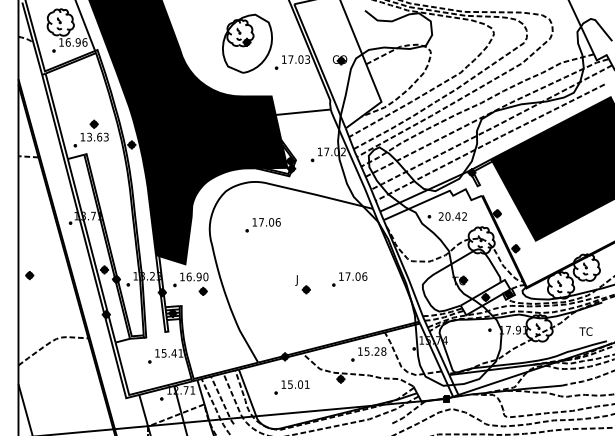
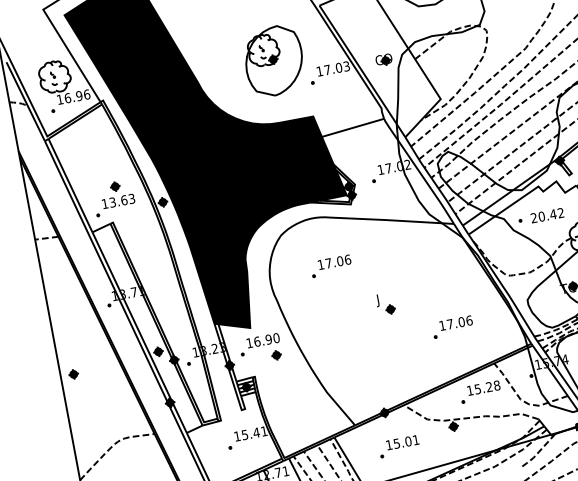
part: (349, 279) -> (452, 327), moved
part: (302, 284) -> (385, 304), moved

